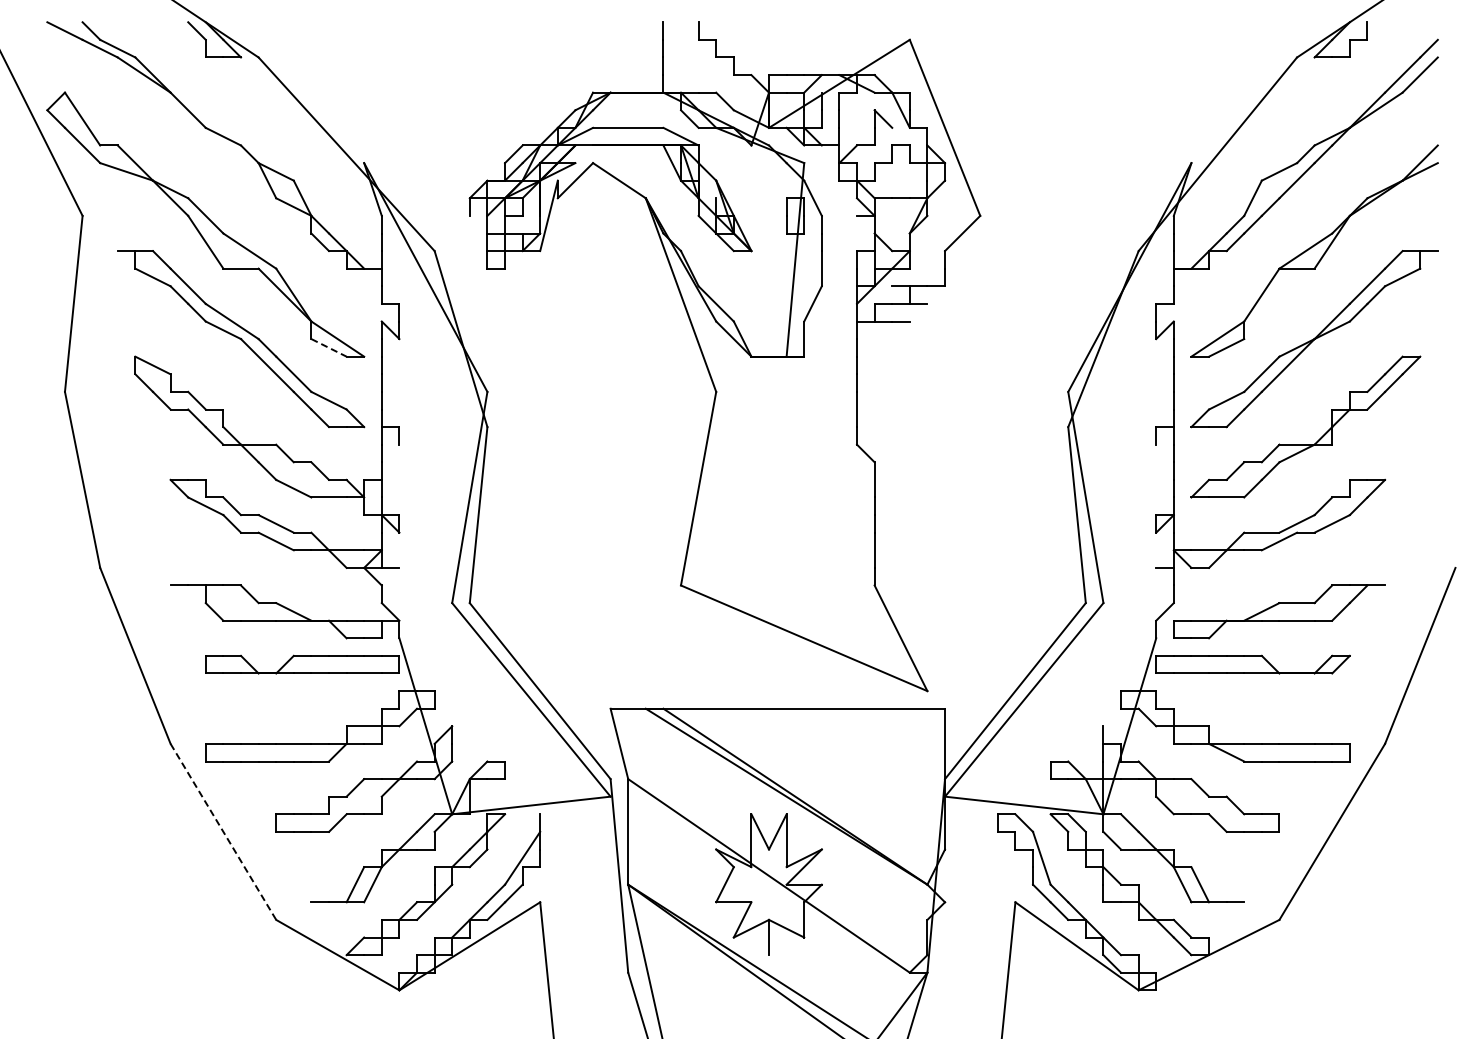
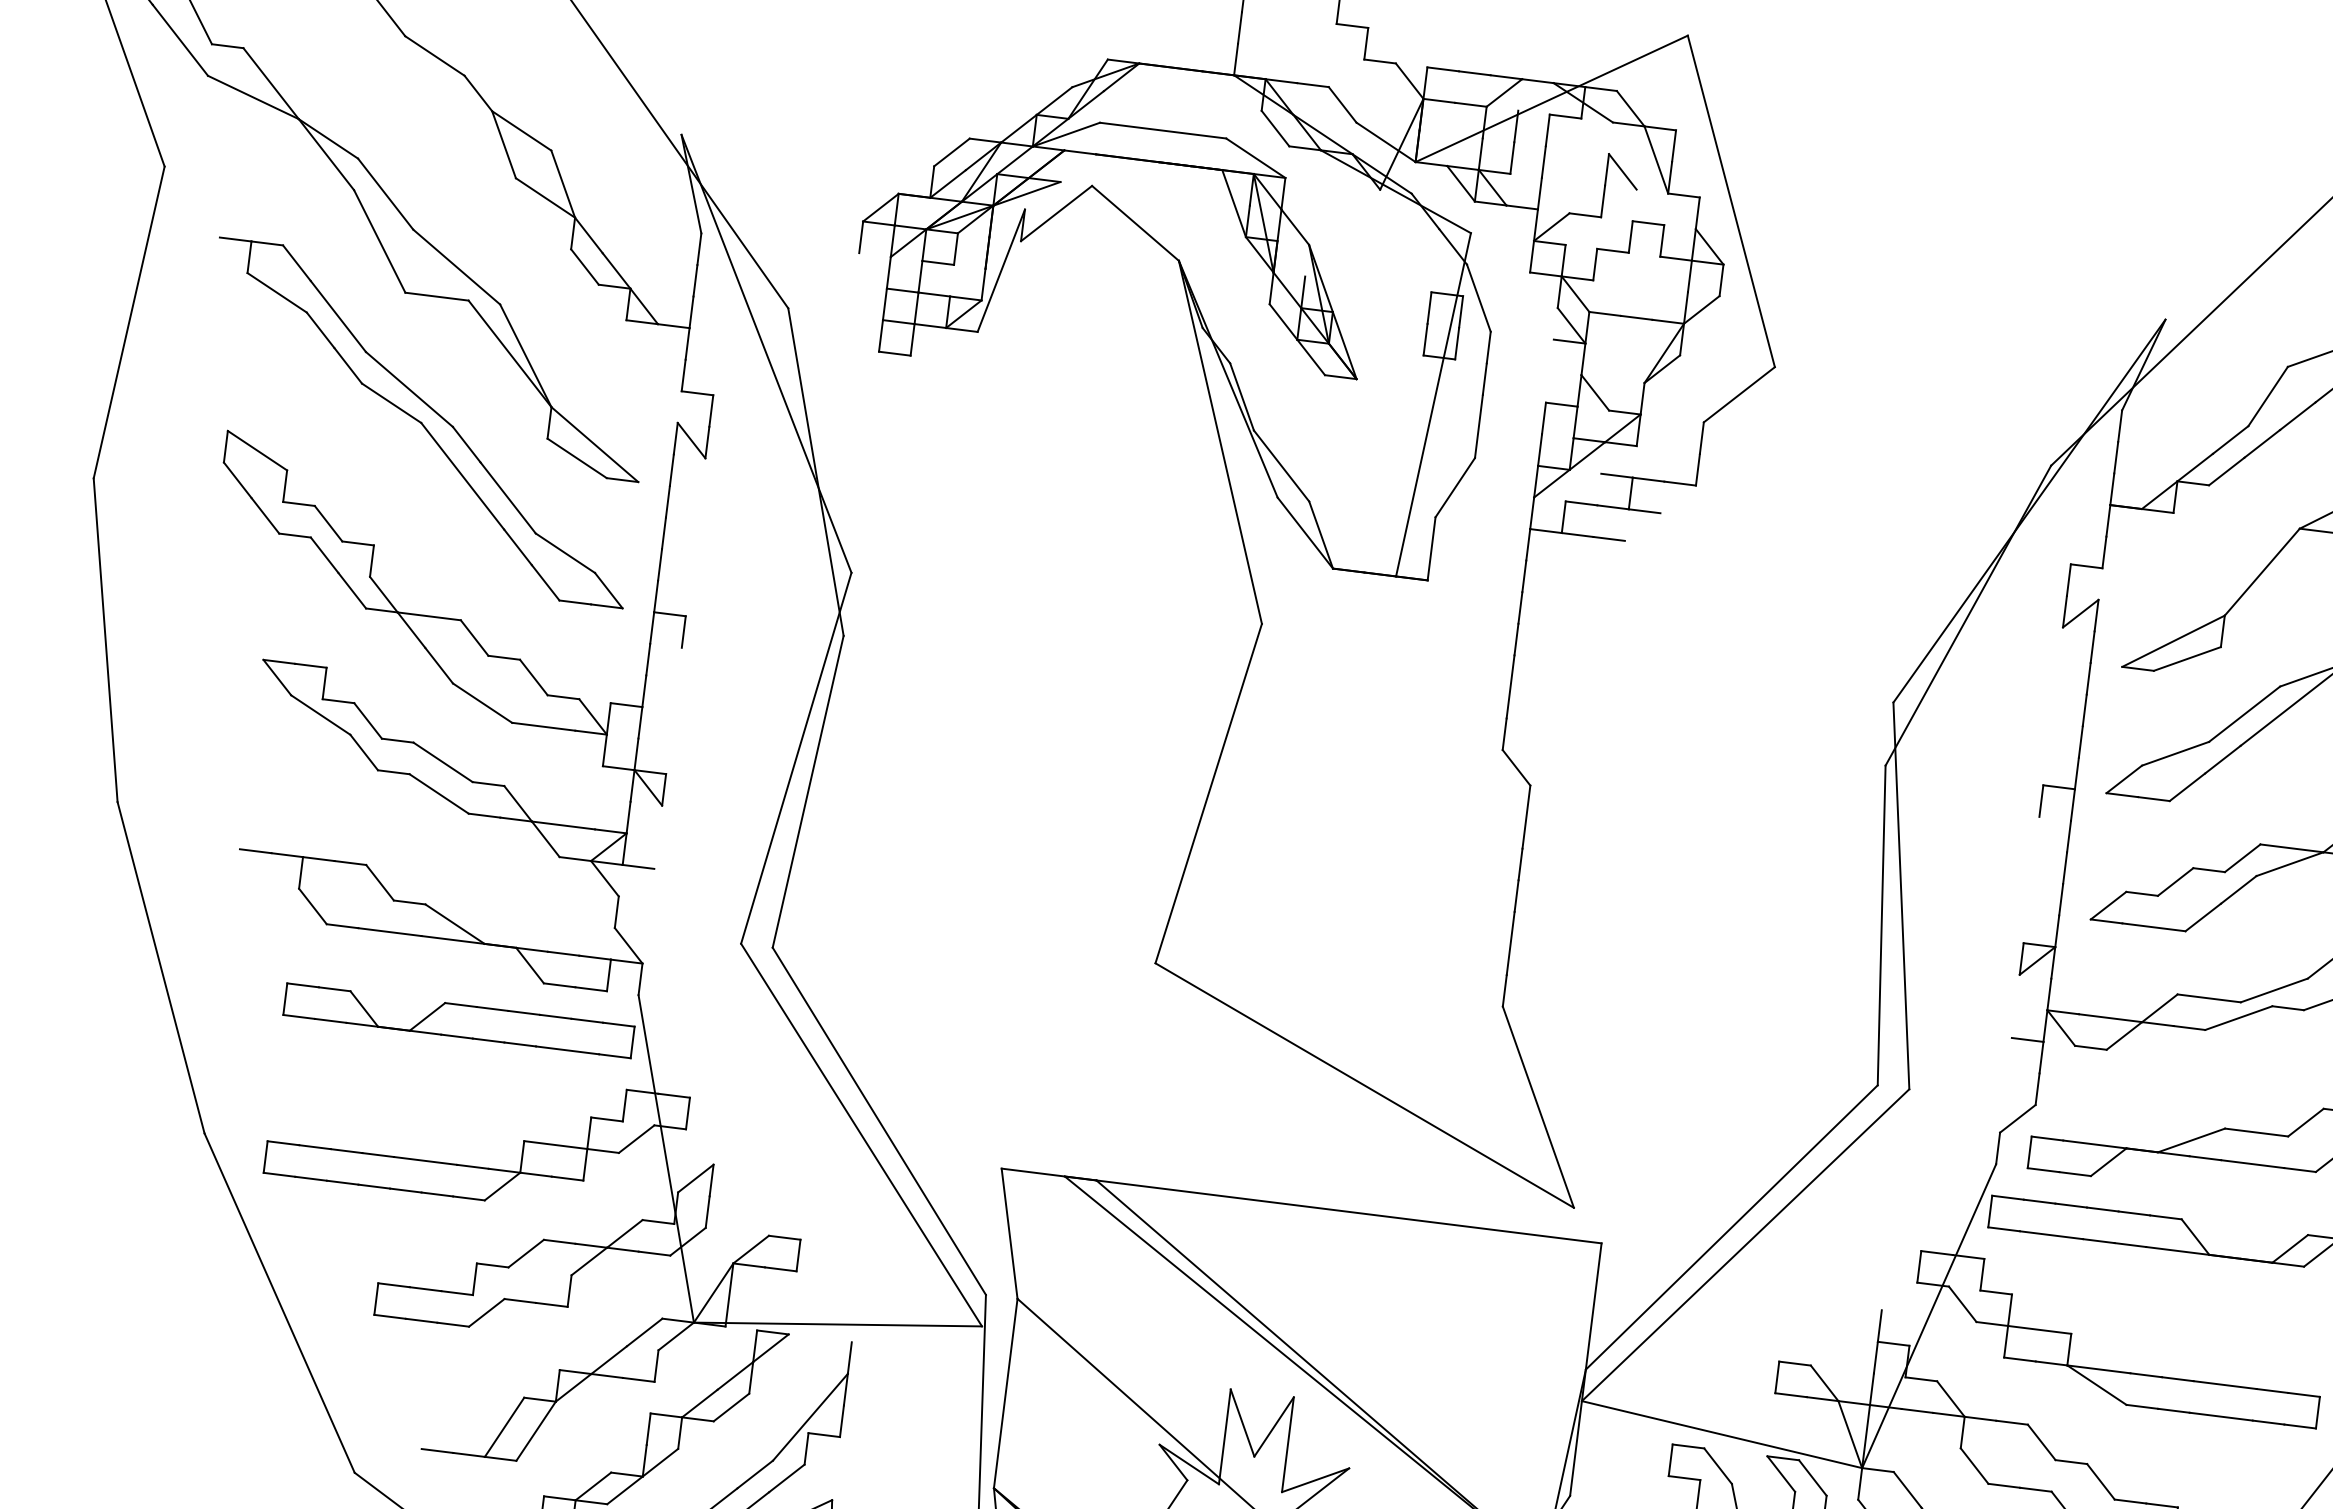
line: (329, 347) -> (578, 457), dashed -> solid
line: (223, 831) -> (279, 1302), dashed -> solid

